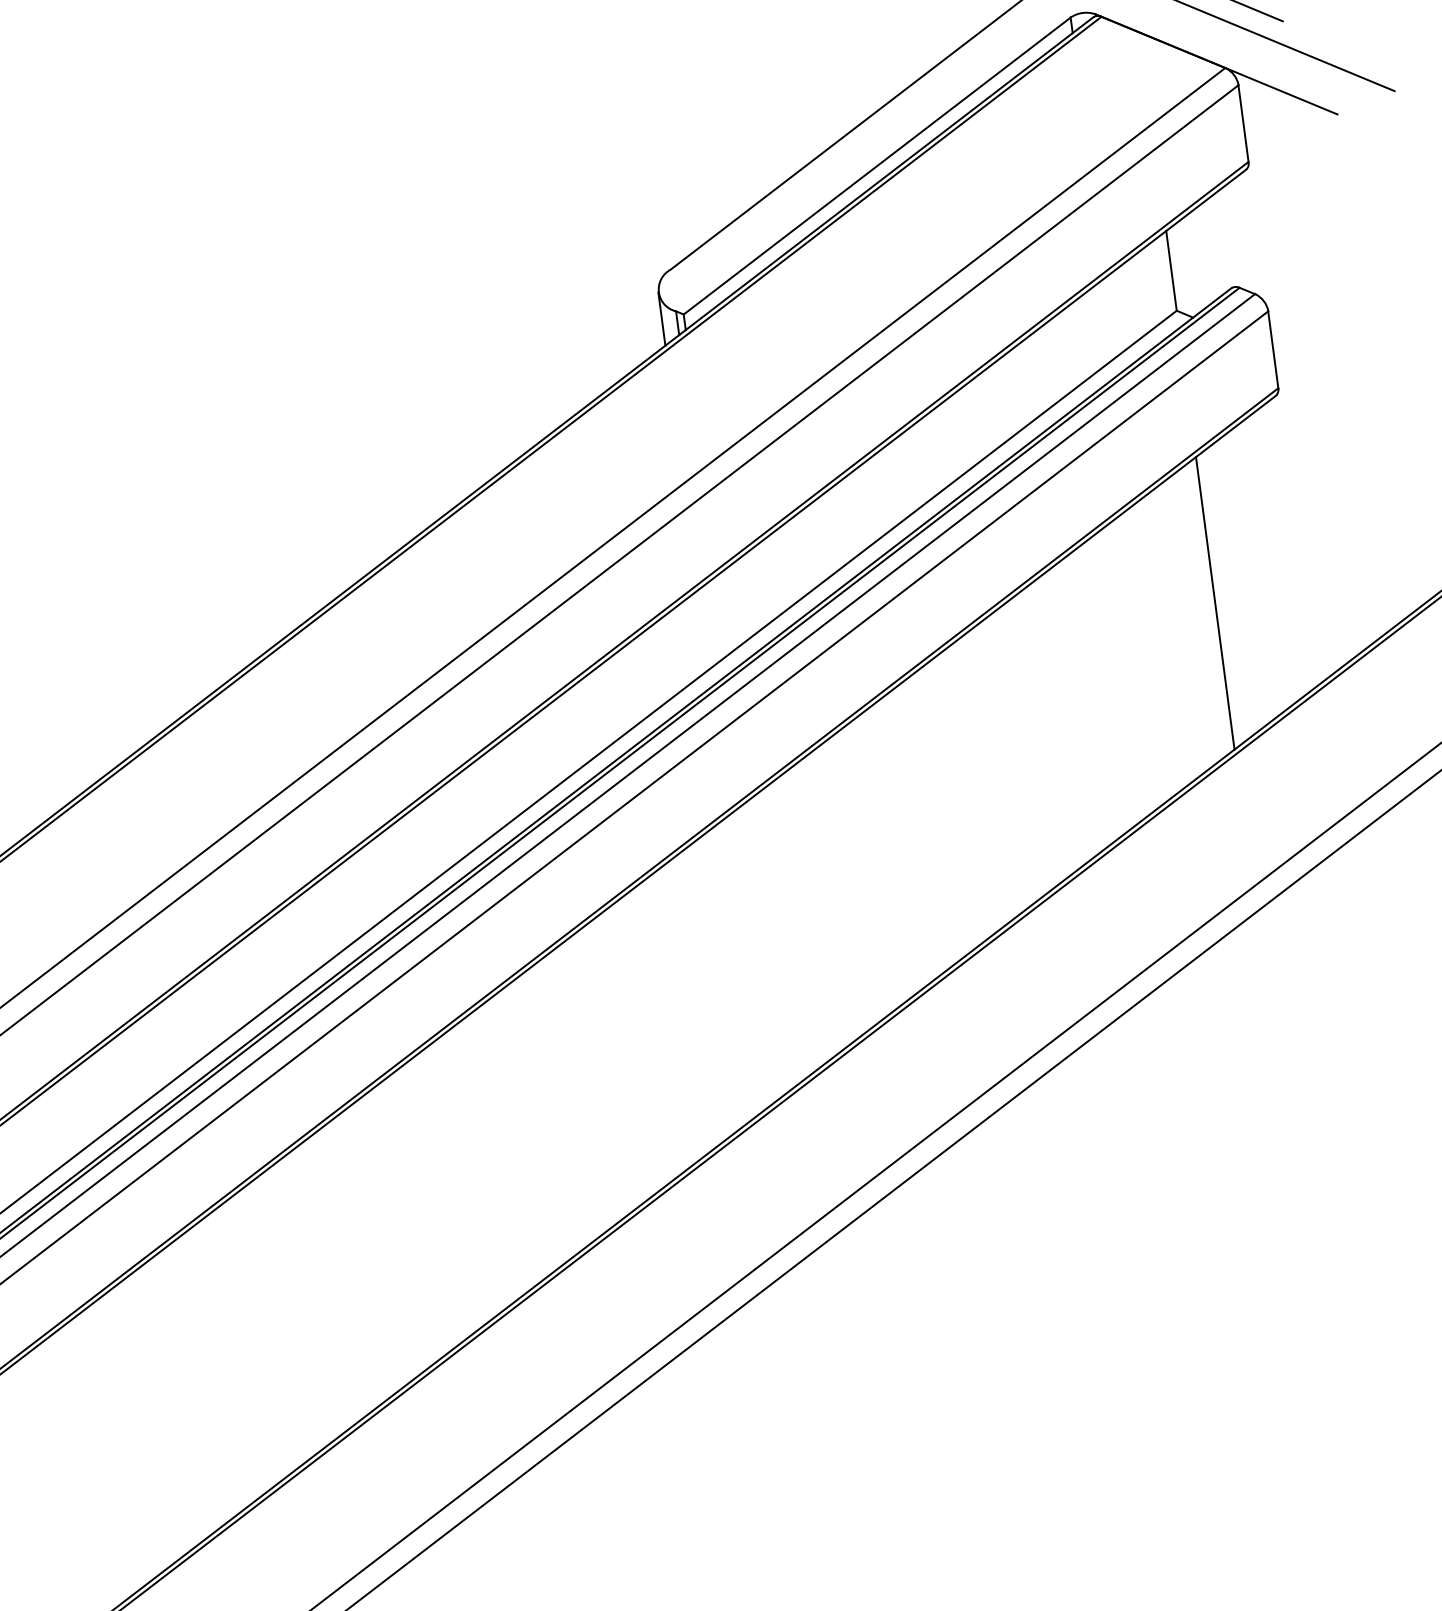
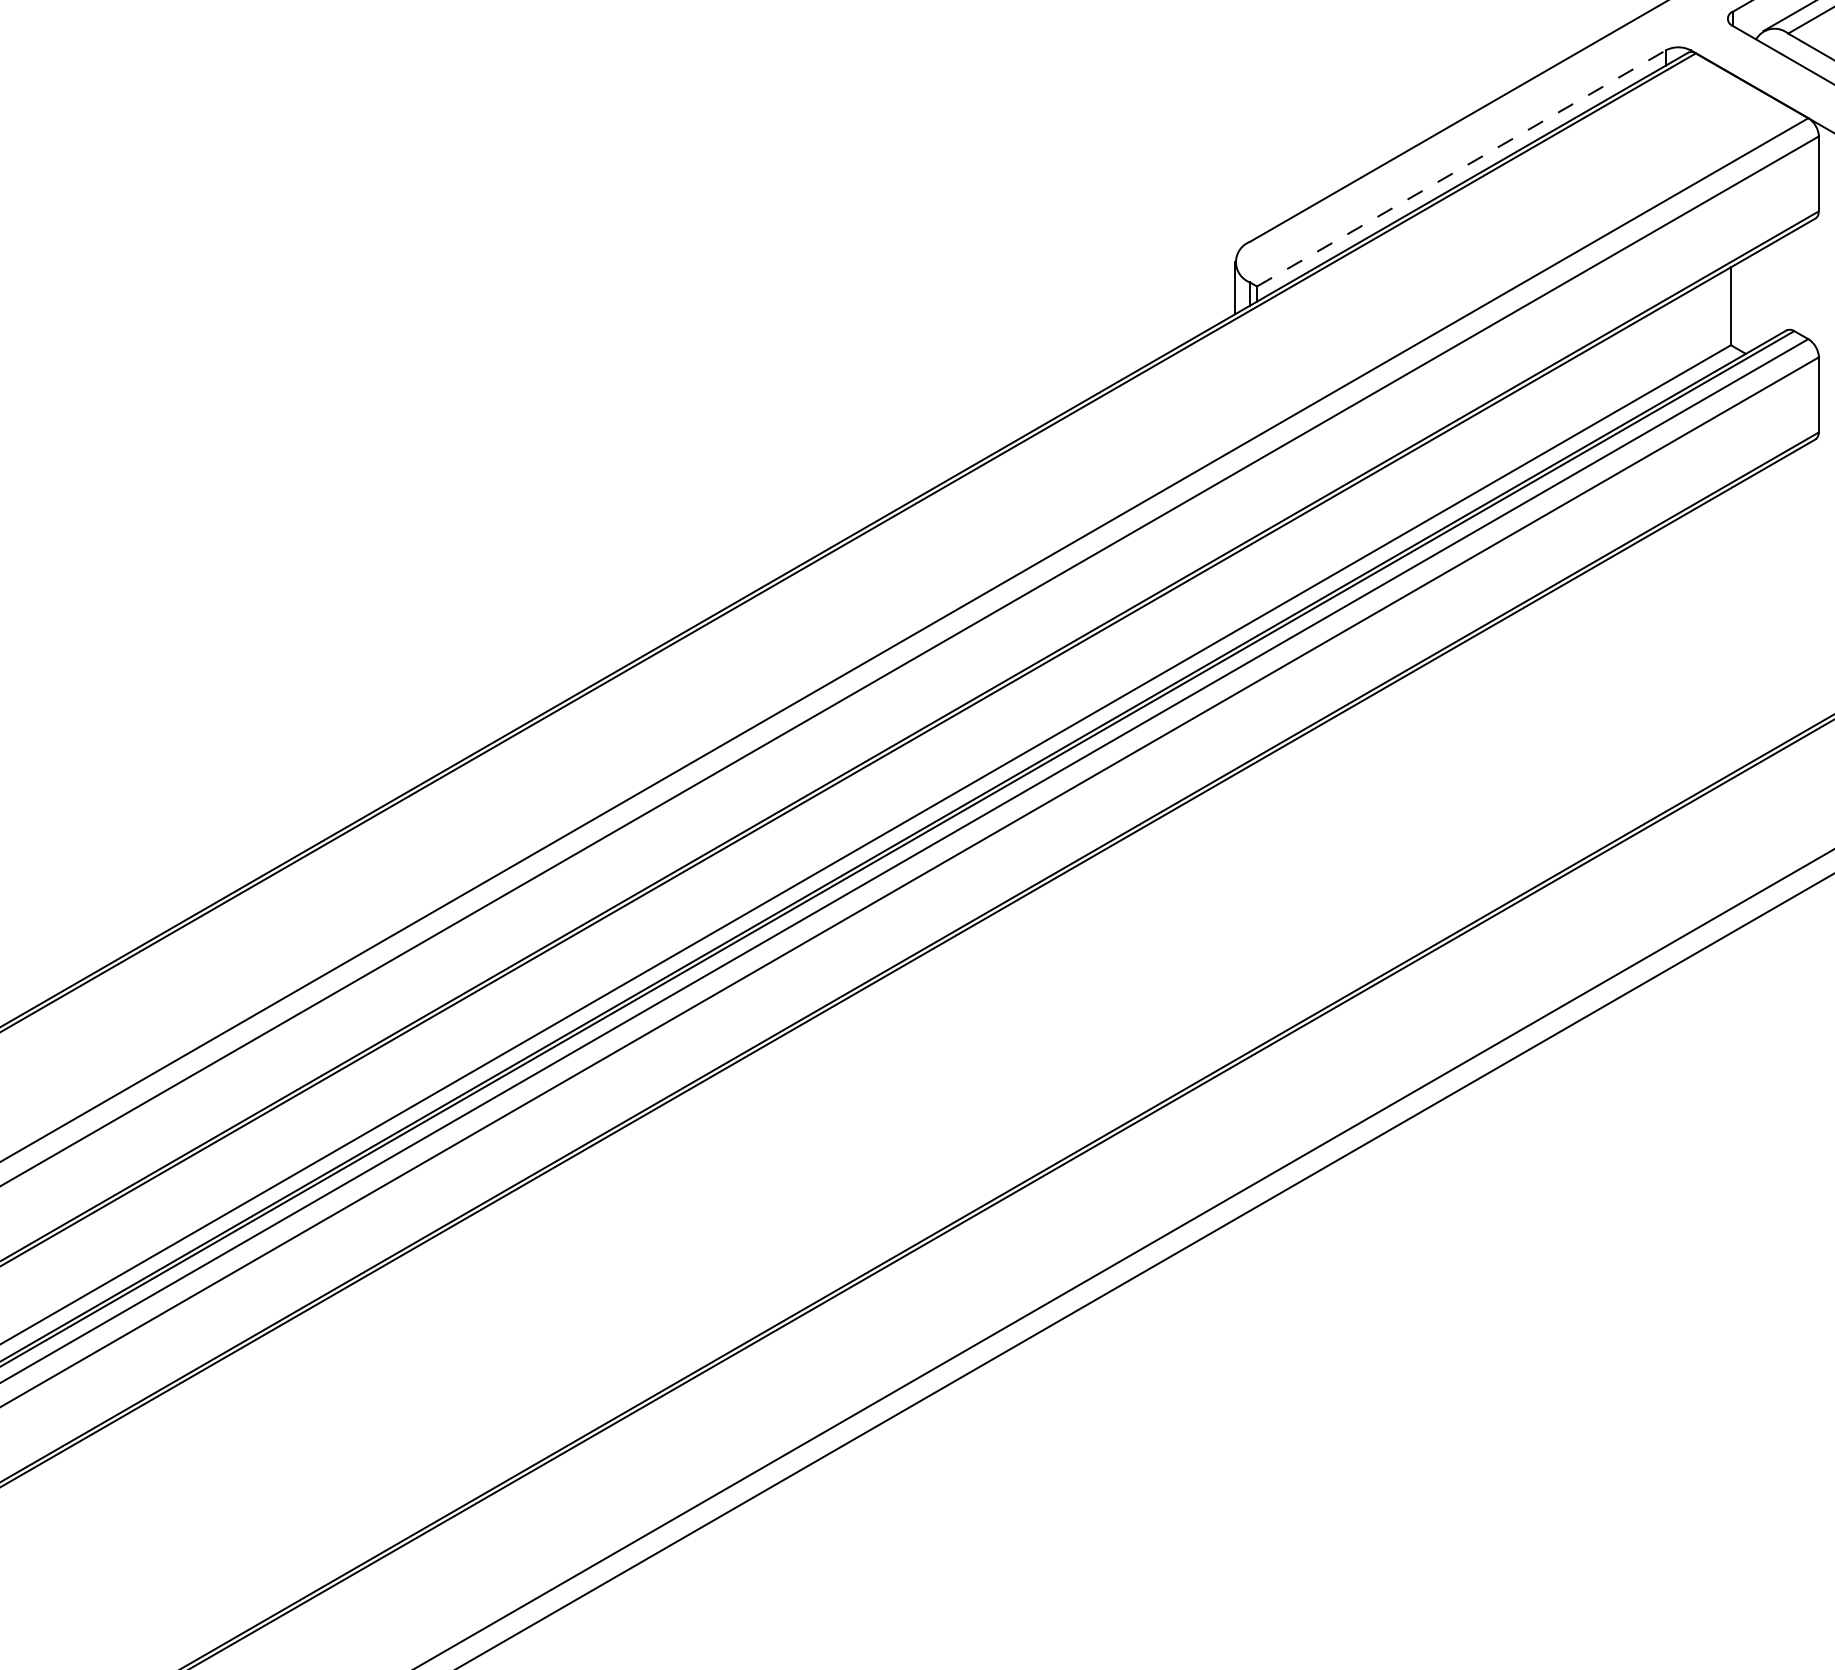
line: (878, 166) -> (1462, 168), solid -> dashed
line: (1215, 603) -> (1731, 631), removed

